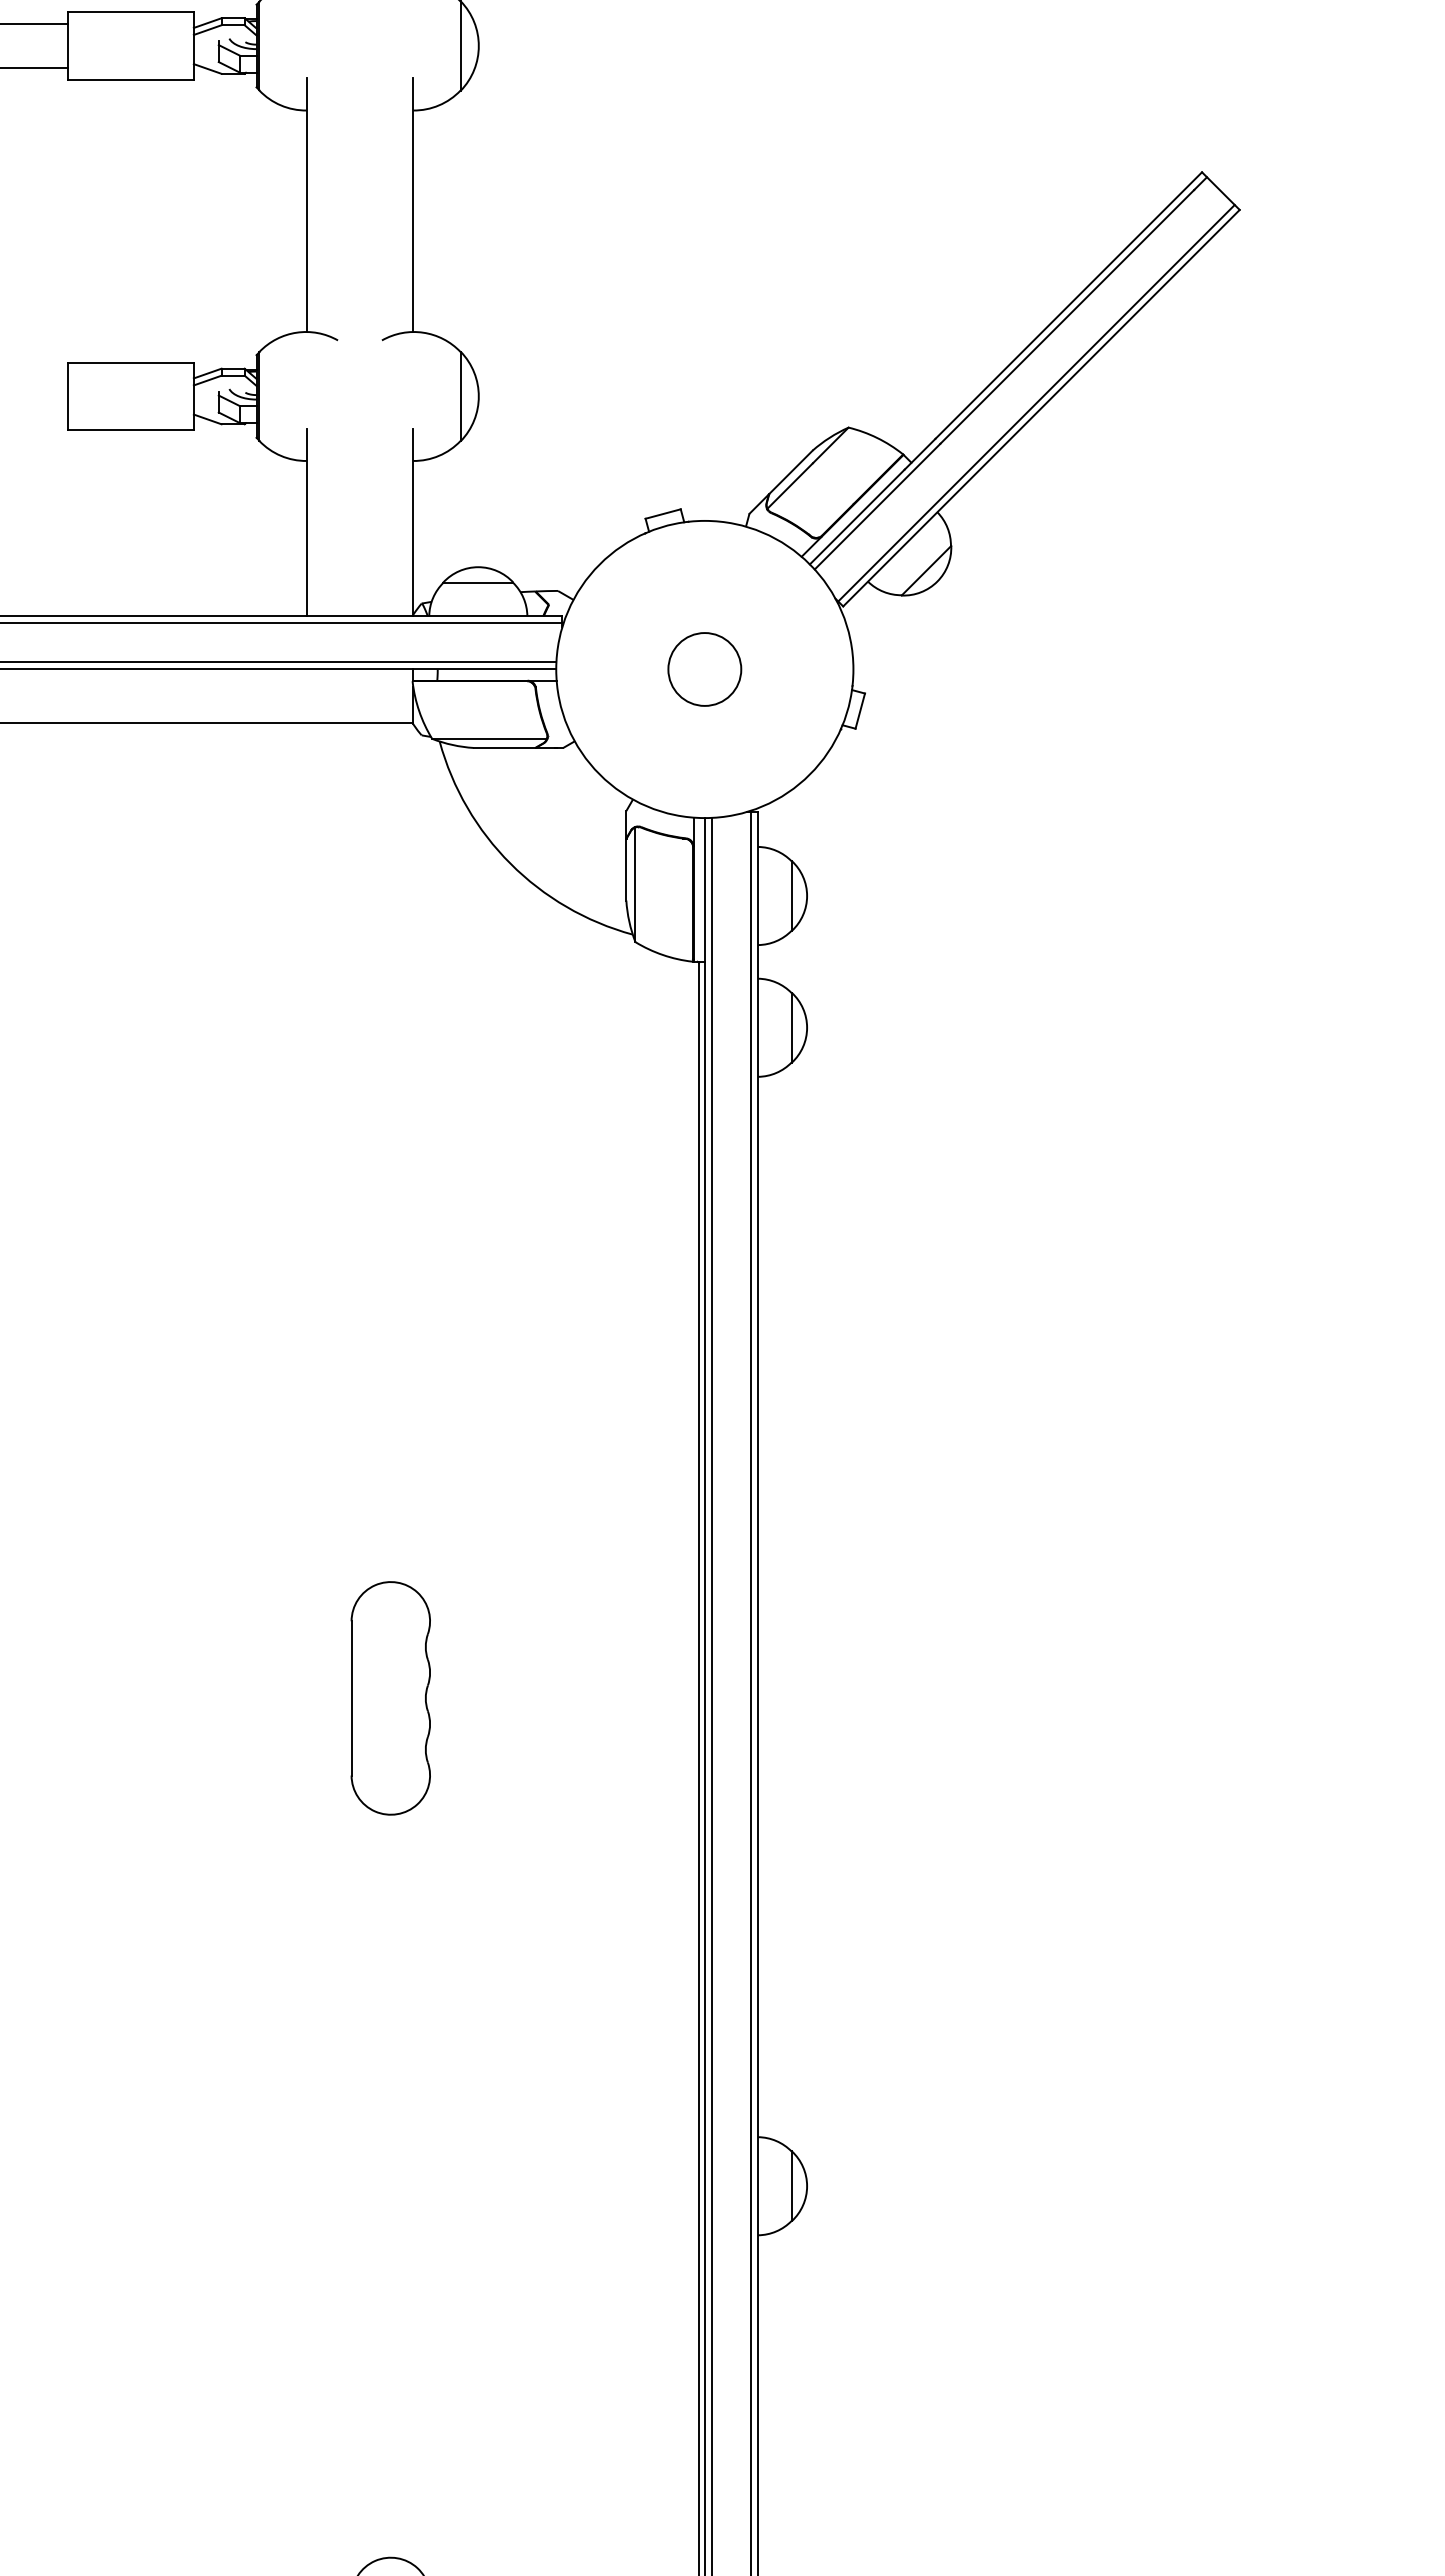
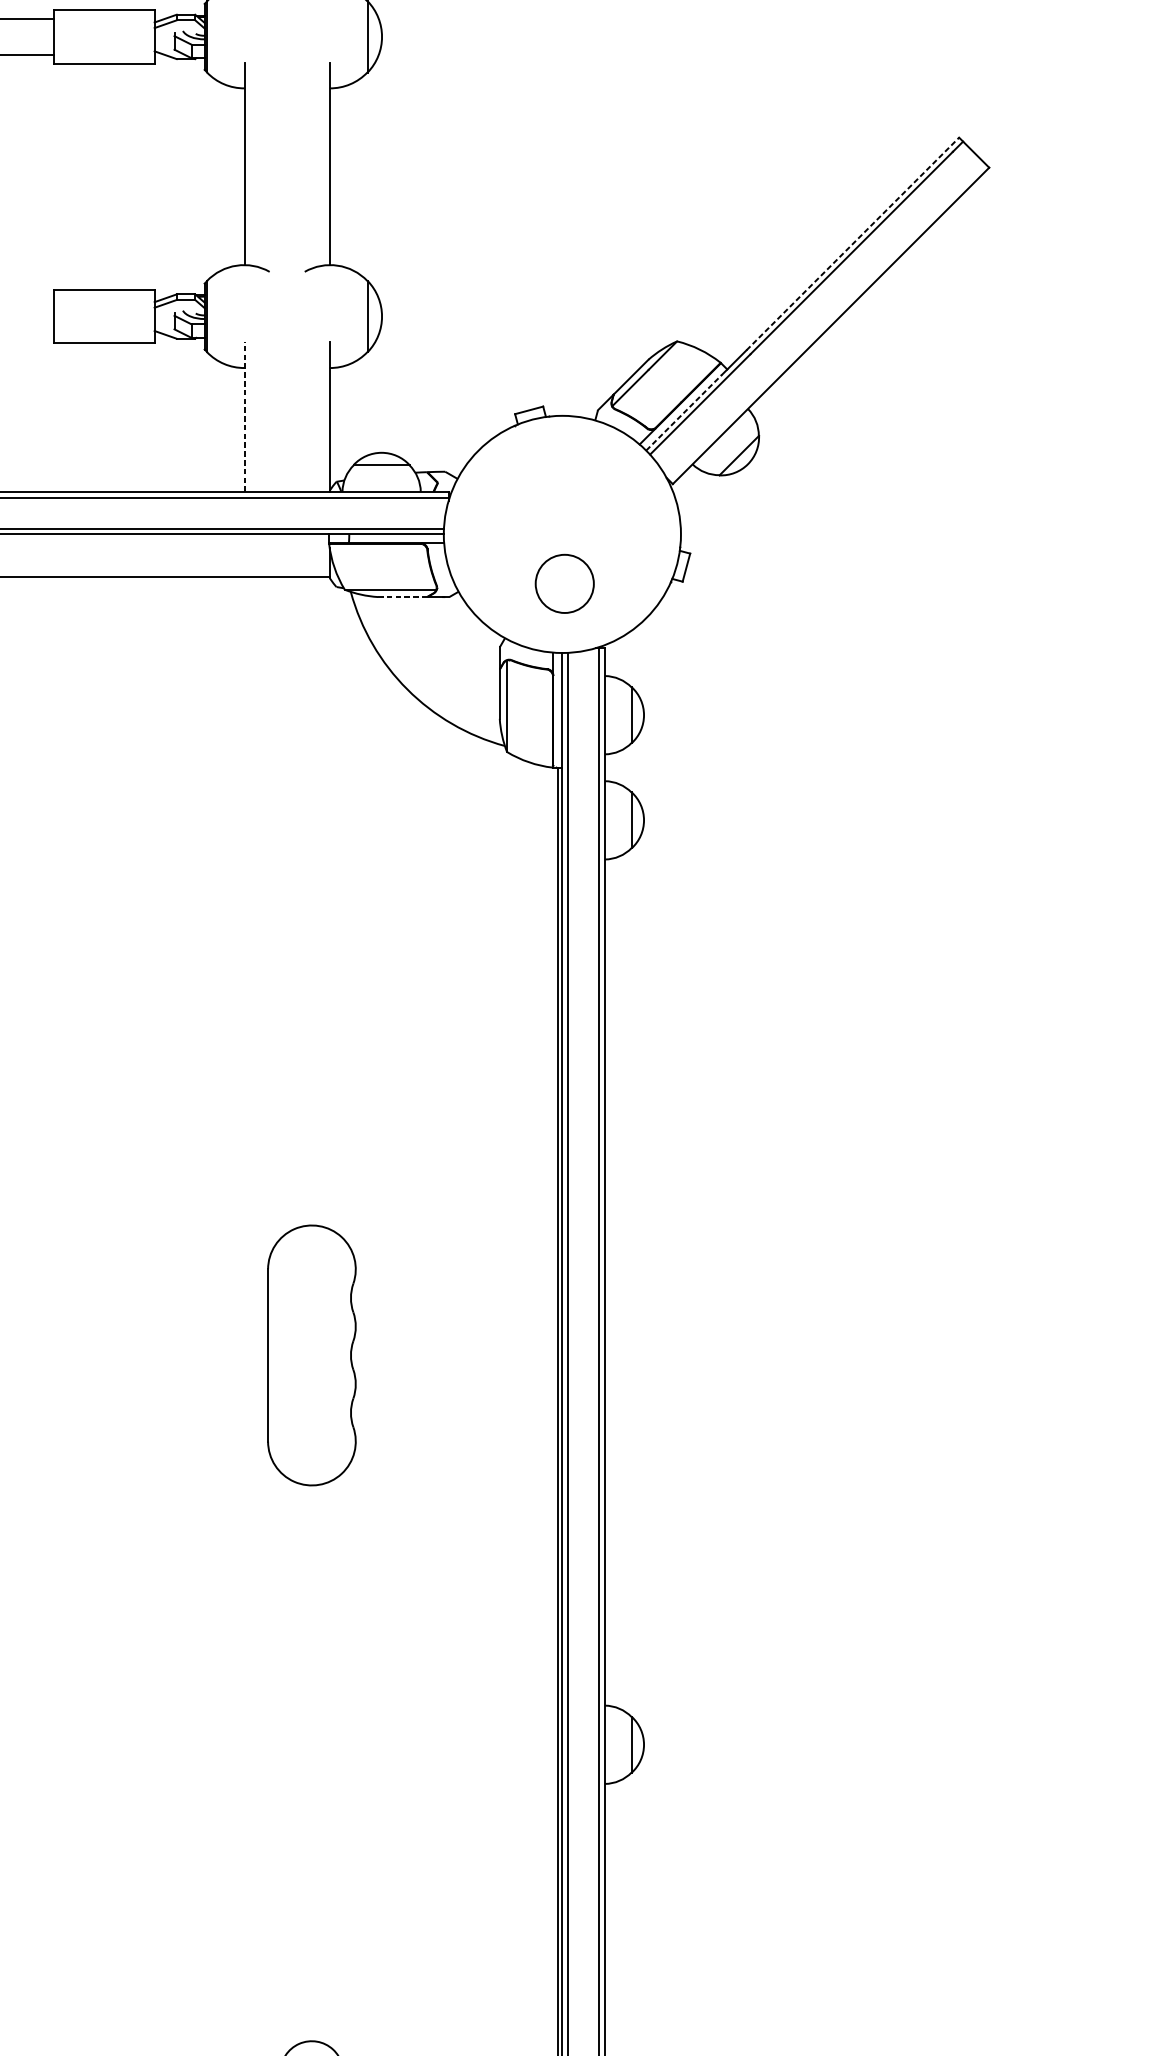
line: (1069, 305) -> (853, 243), solid -> dashed
line: (1036, 402) -> (827, 321), removed
line: (857, 516) -> (684, 412), solid -> dashed
line: (306, 522) -> (244, 417), solid -> dashed
circle: (704, 669) -> (564, 583), moved
line: (504, 747) -> (402, 596), solid -> dashed
part: (390, 1698) -> (311, 1355), size x1.4

